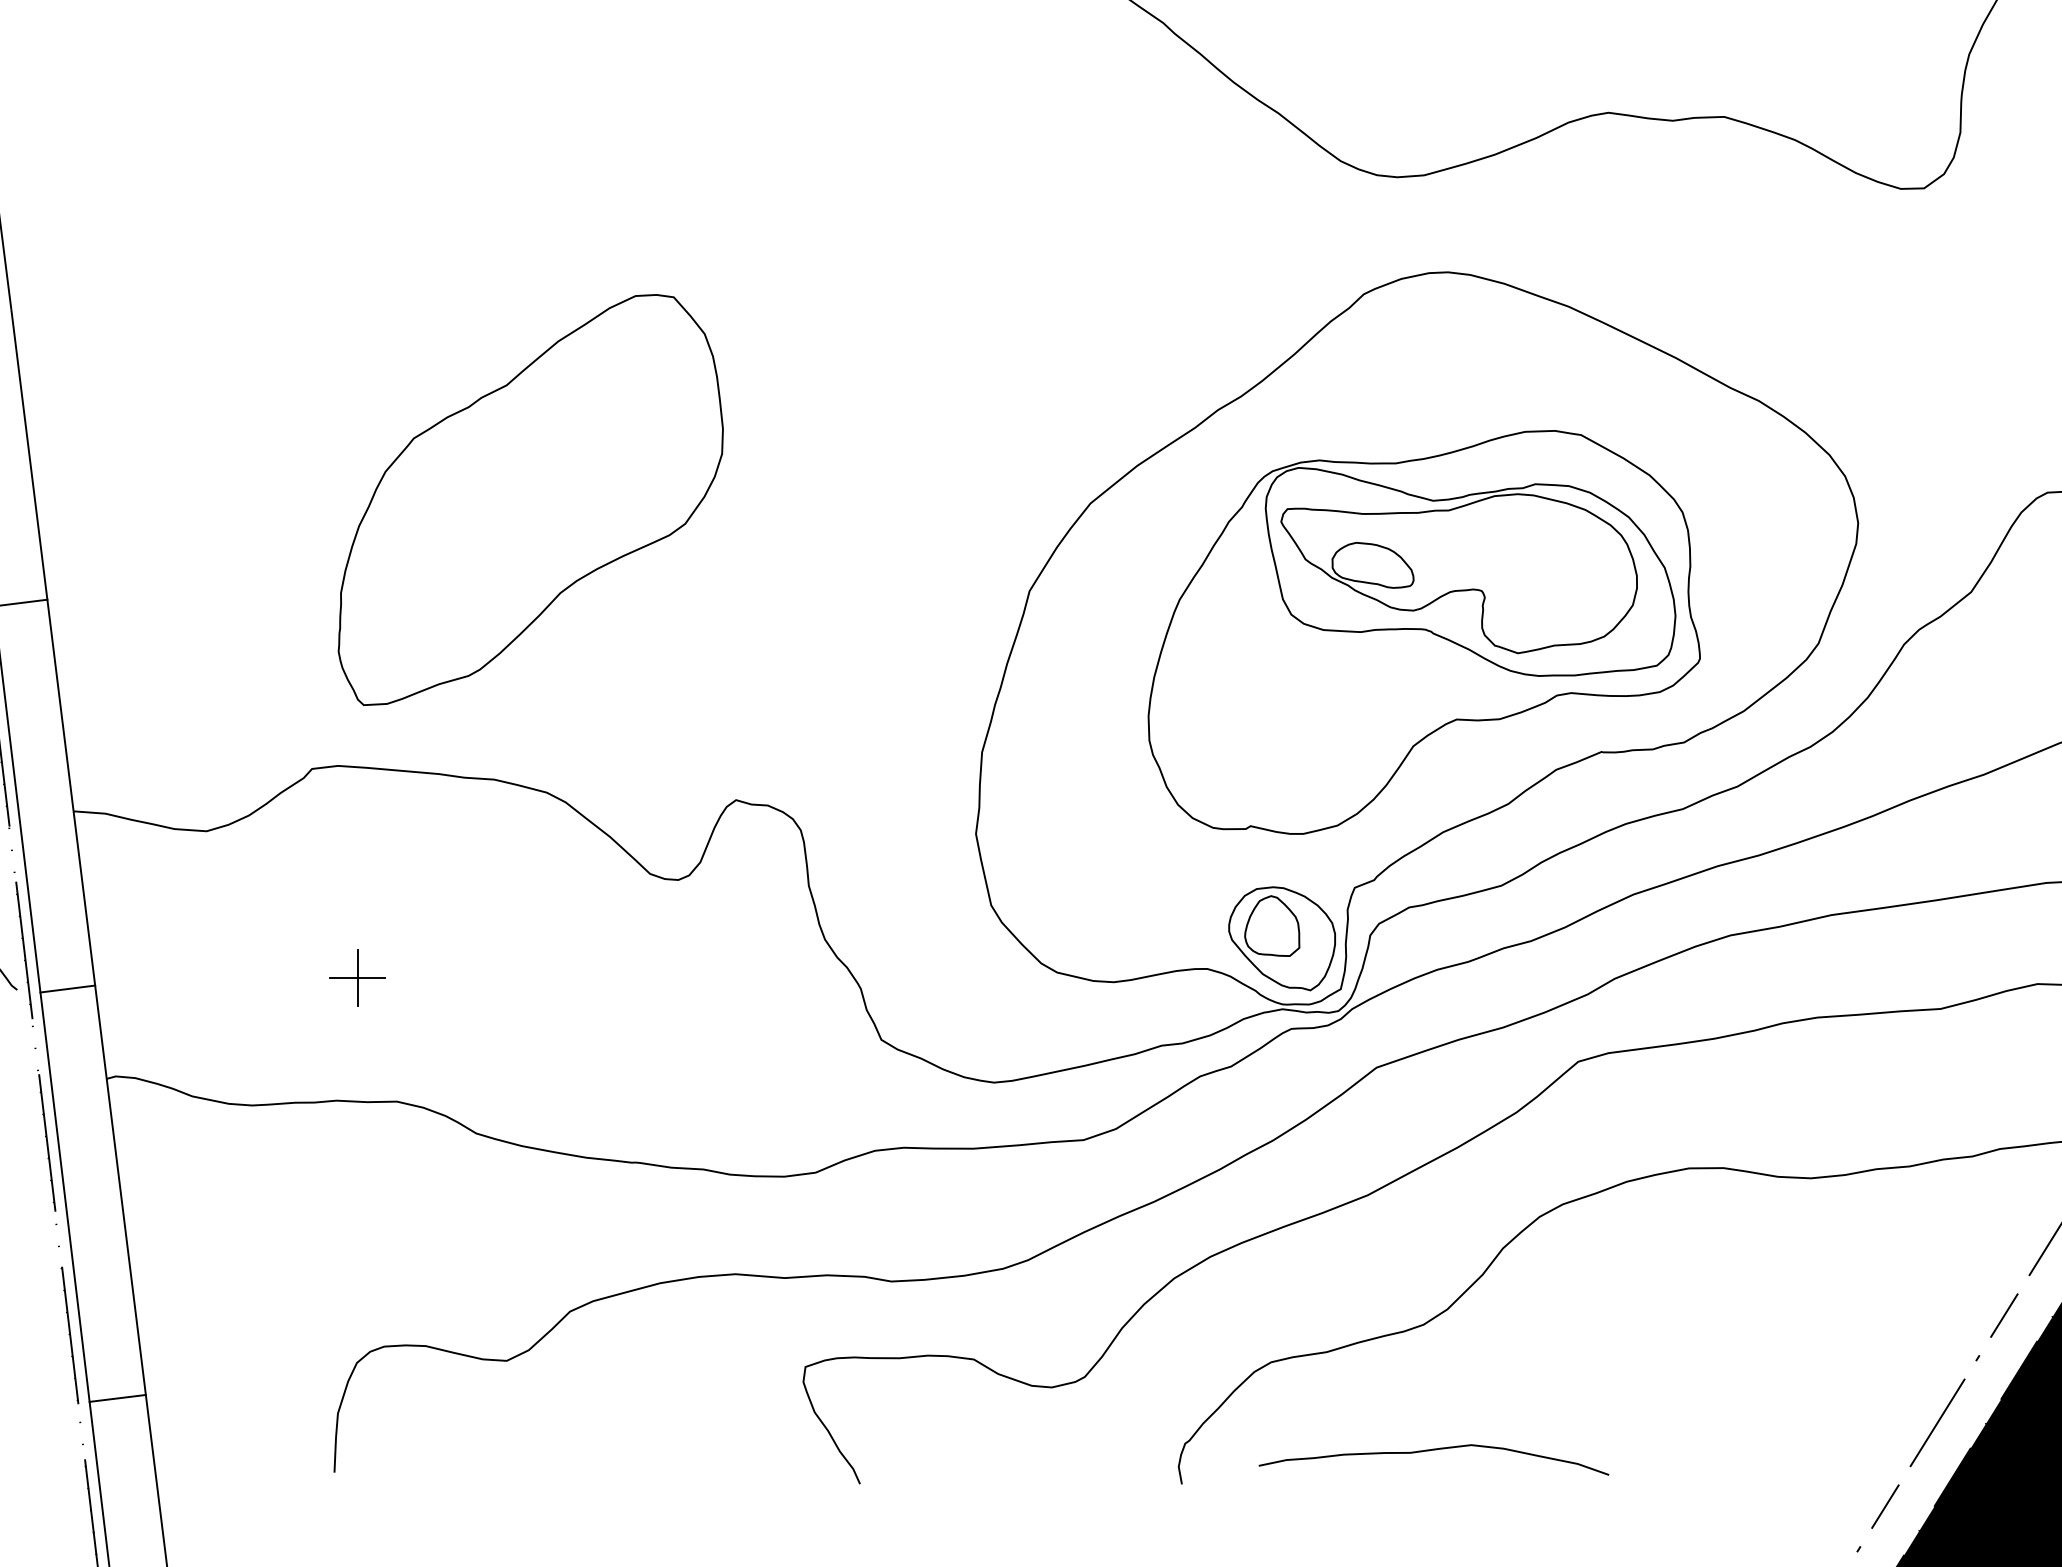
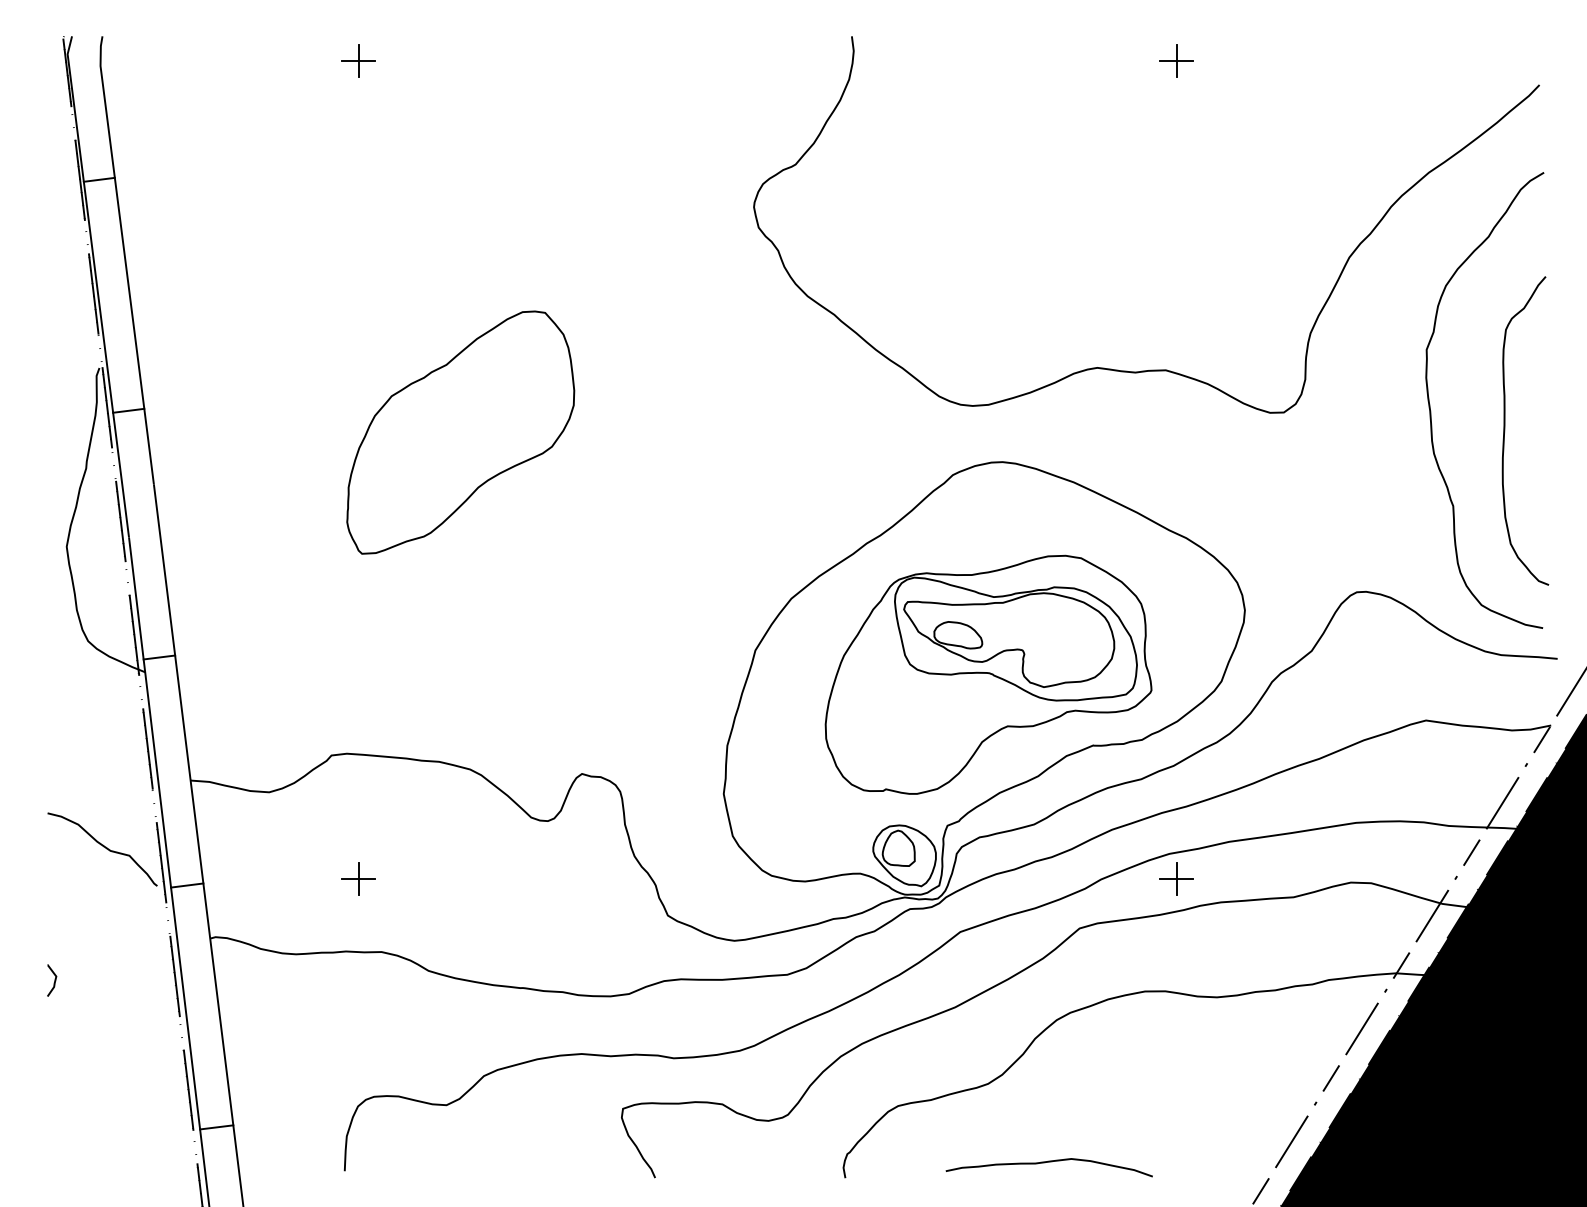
part: (530, 499) -> (460, 432), moved
part: (1742, 977) -> (1176, 878), added
curve: (1432, 1451) -> (1048, 1162), moved

